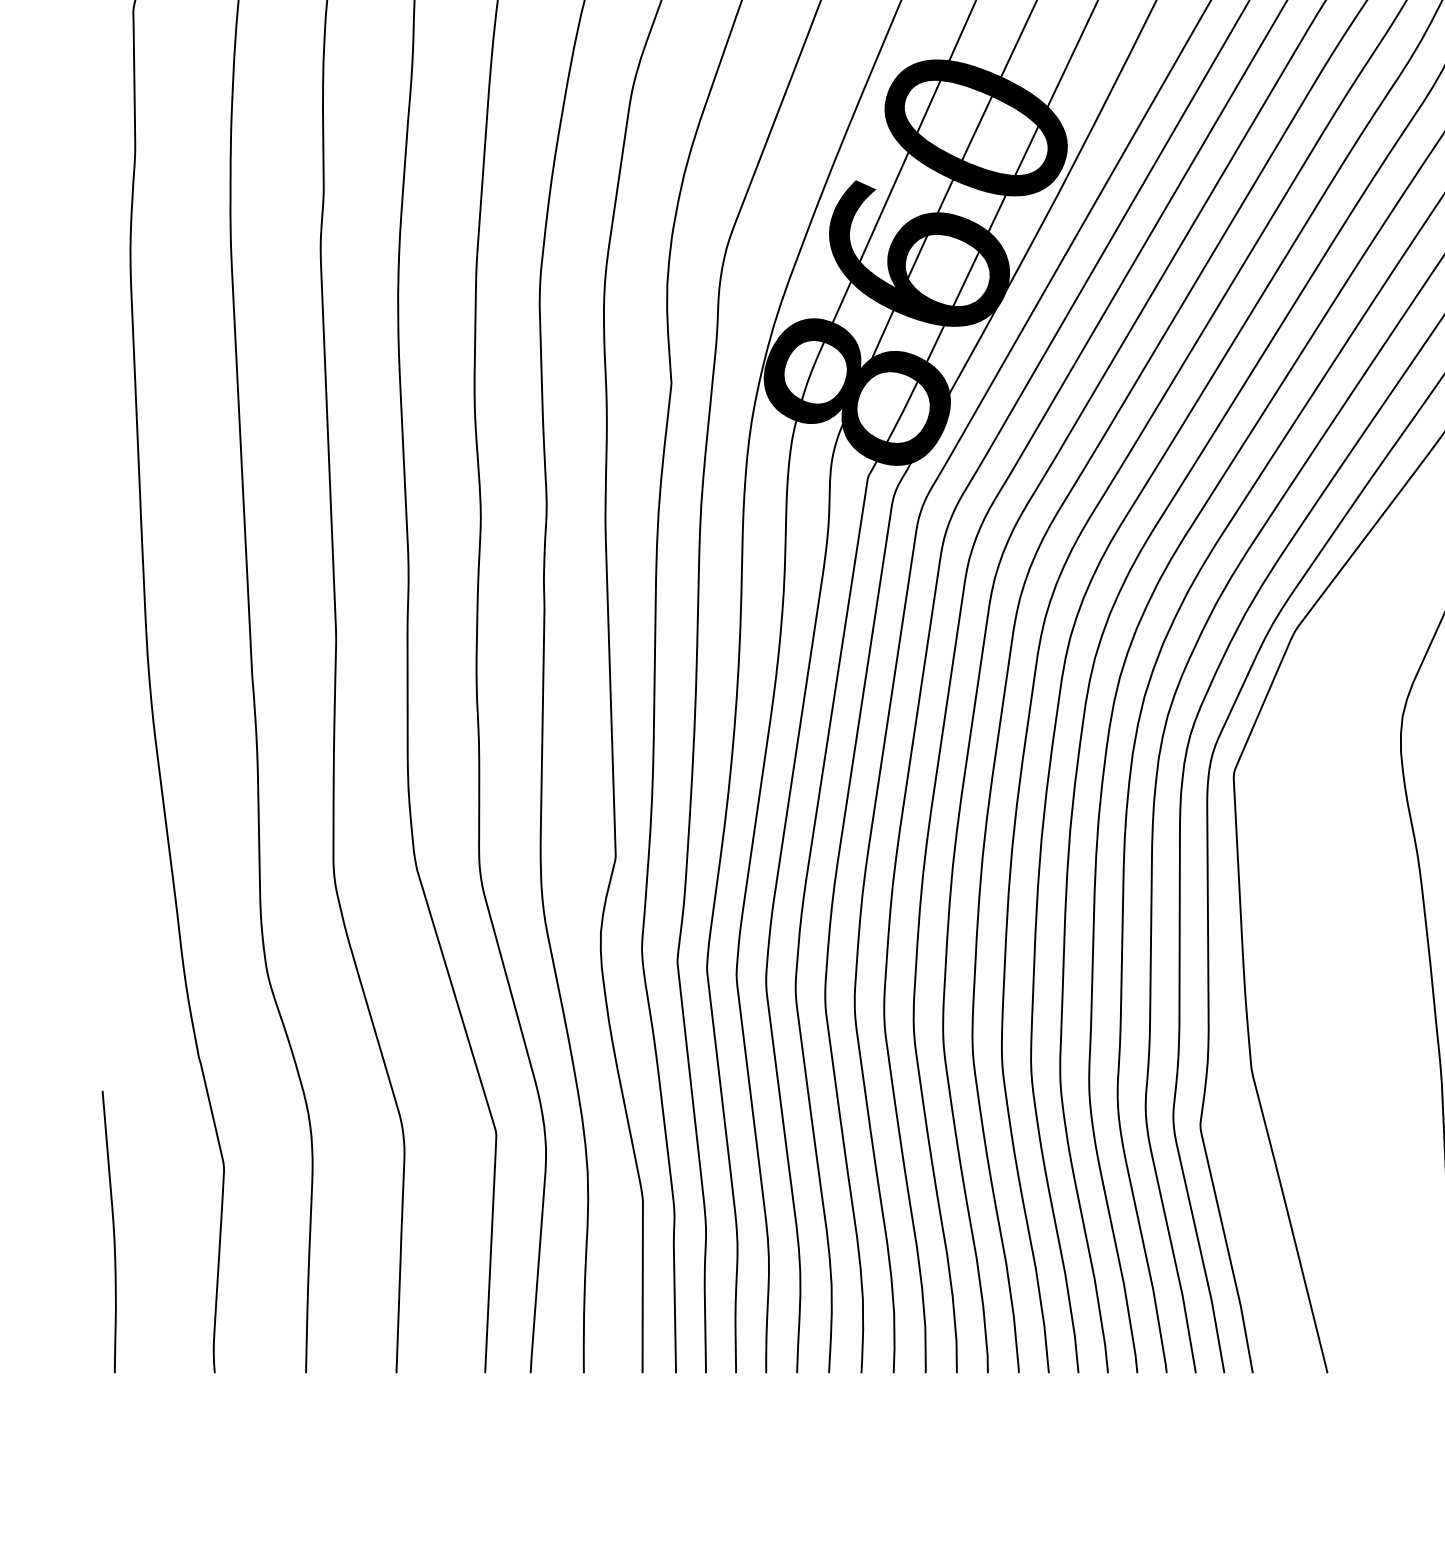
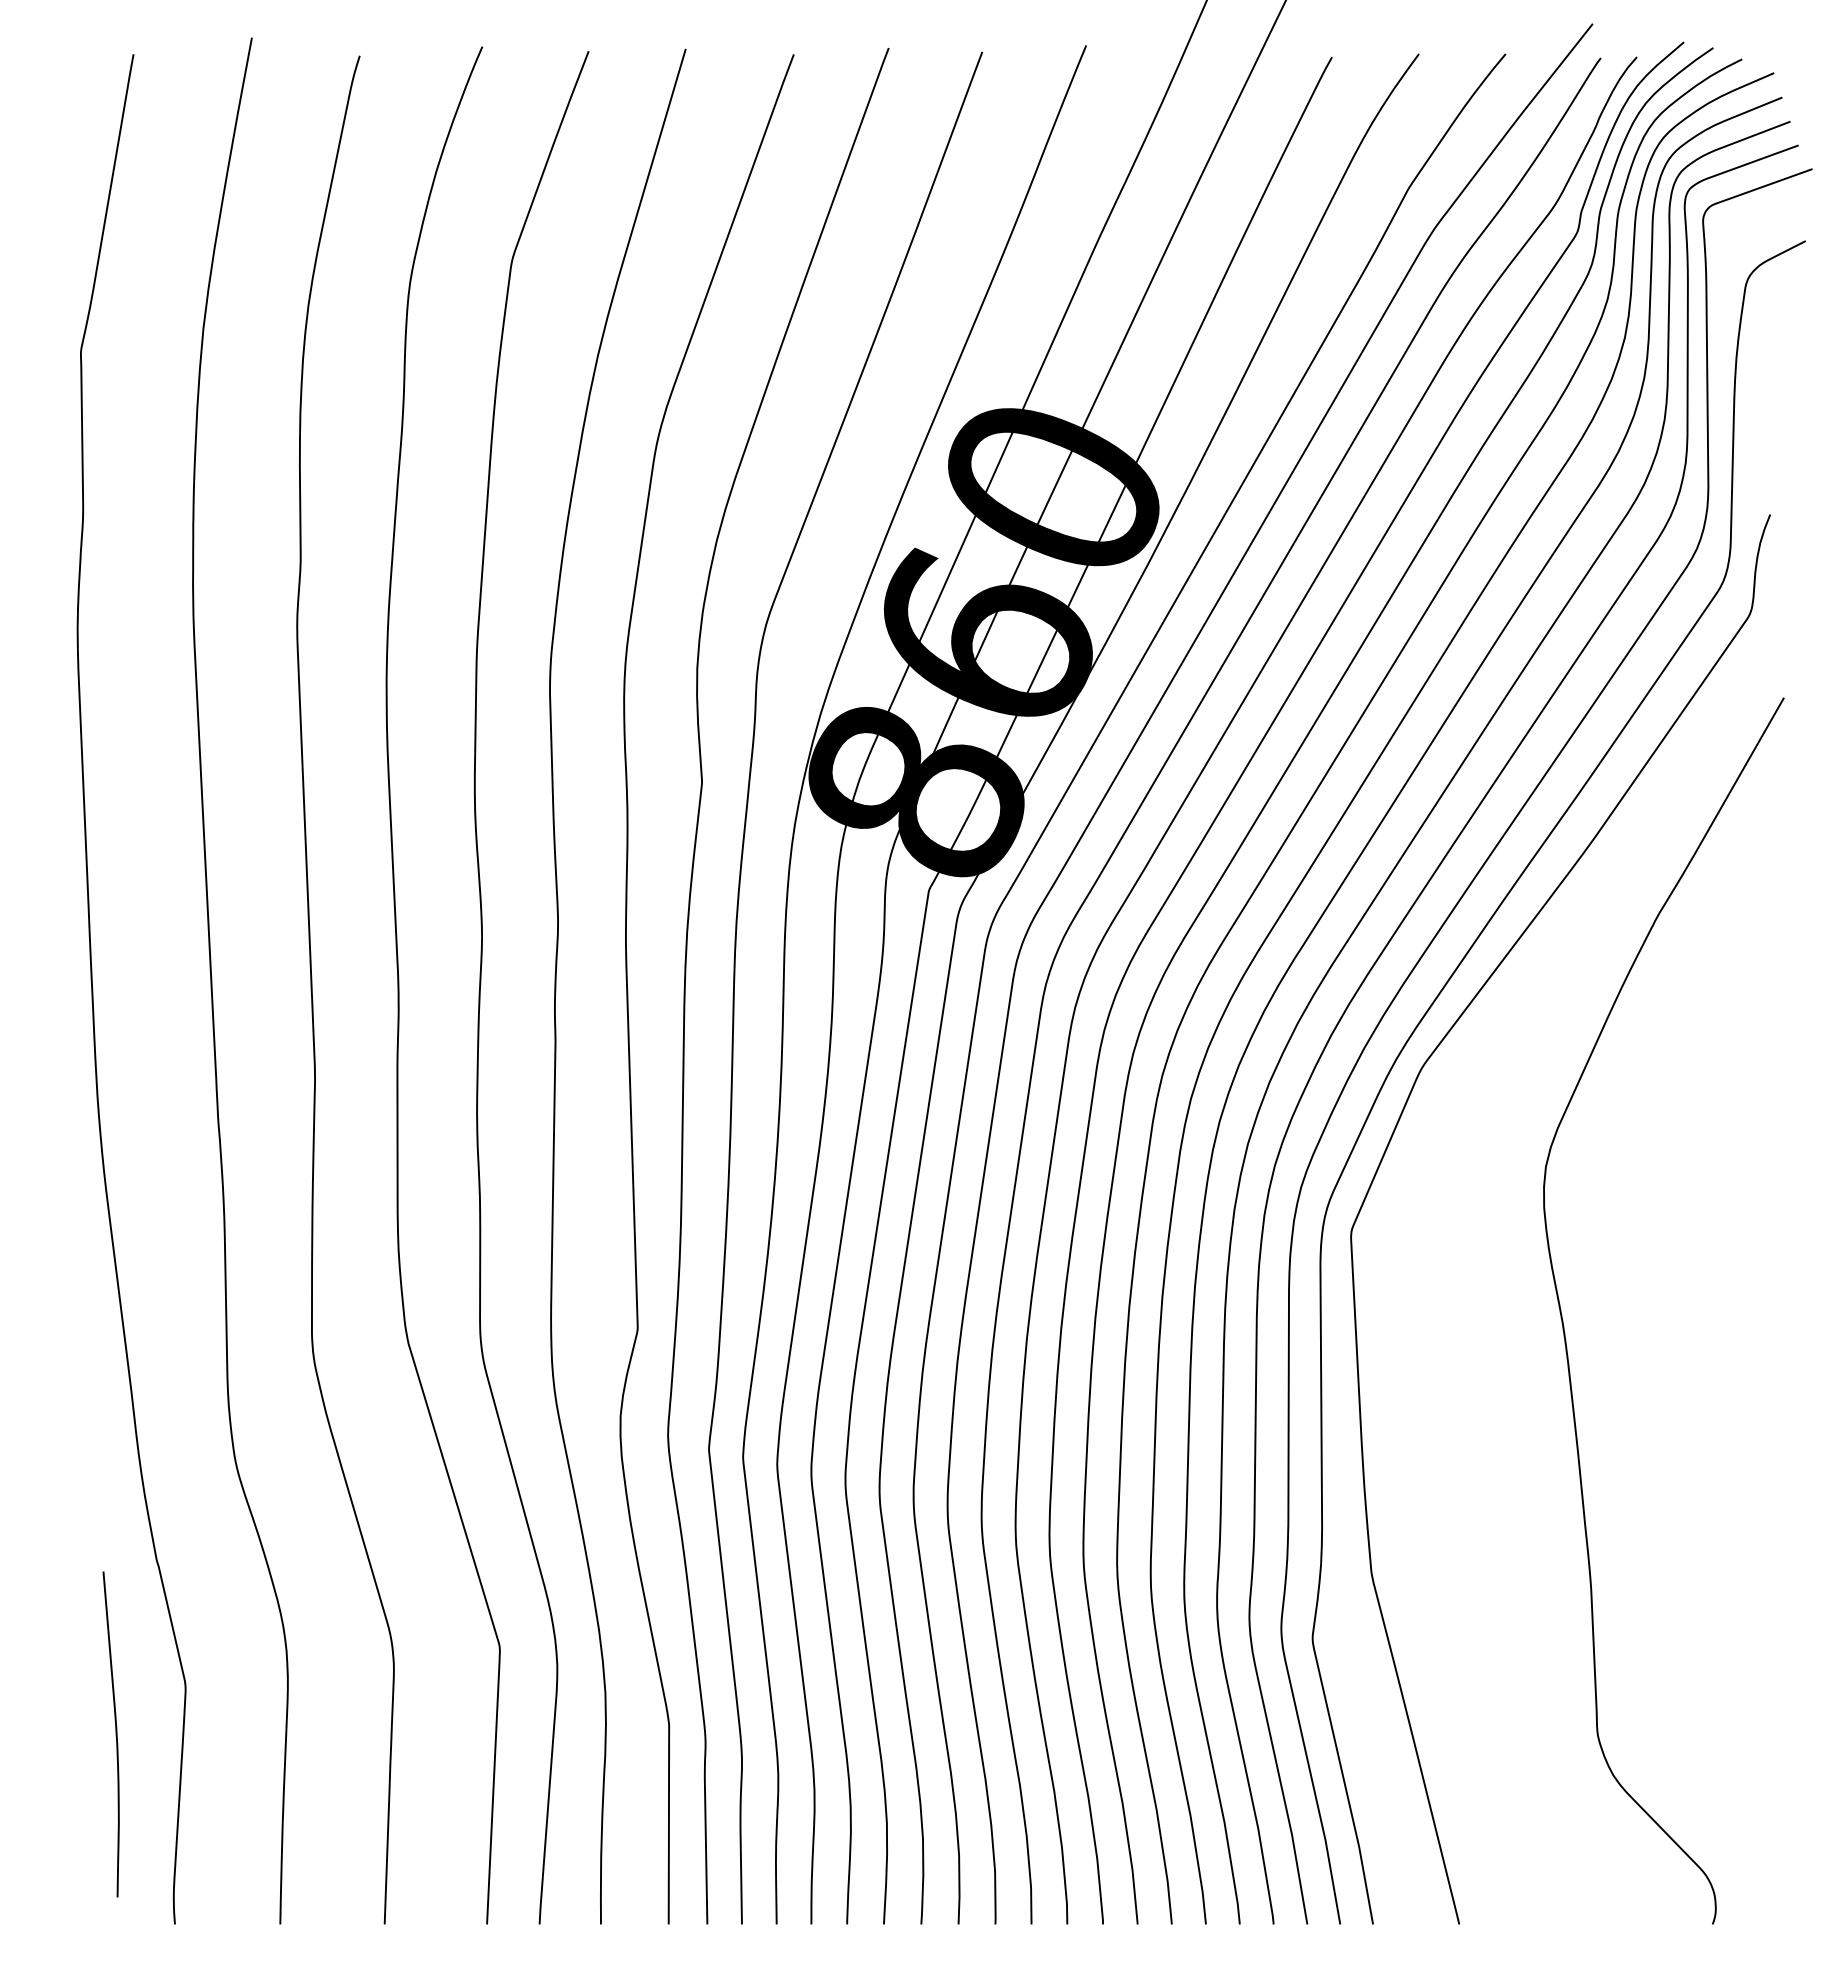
curve: (113, 1232) -> (115, 1734), moved

